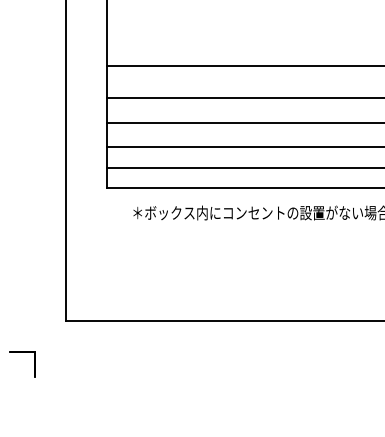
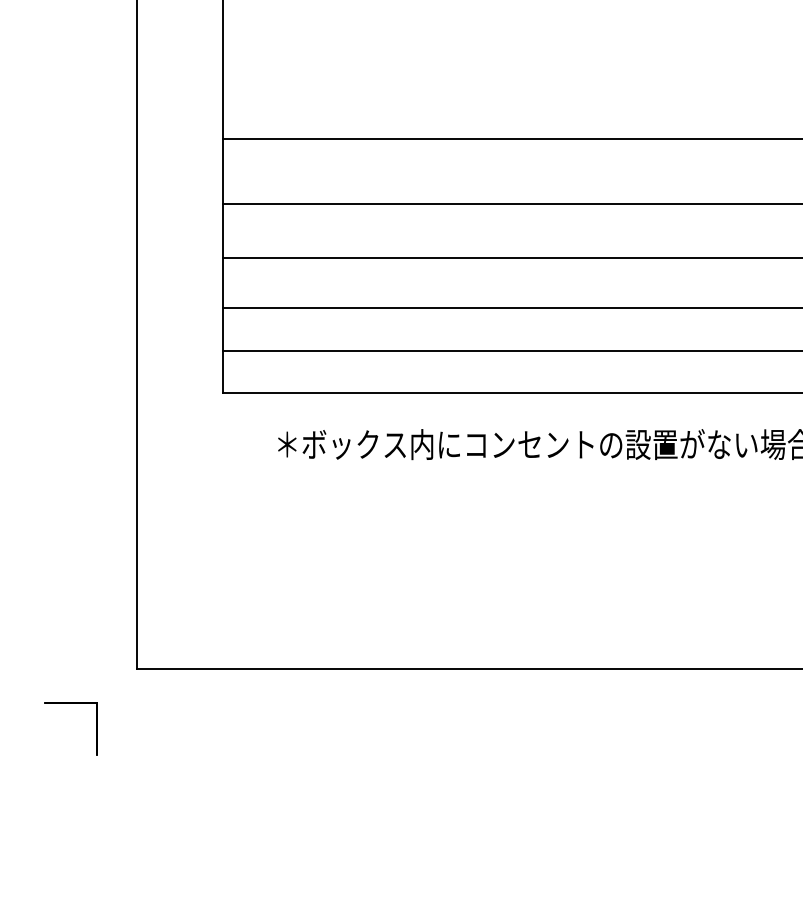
part: (22, 352) -> (71, 704), moved

